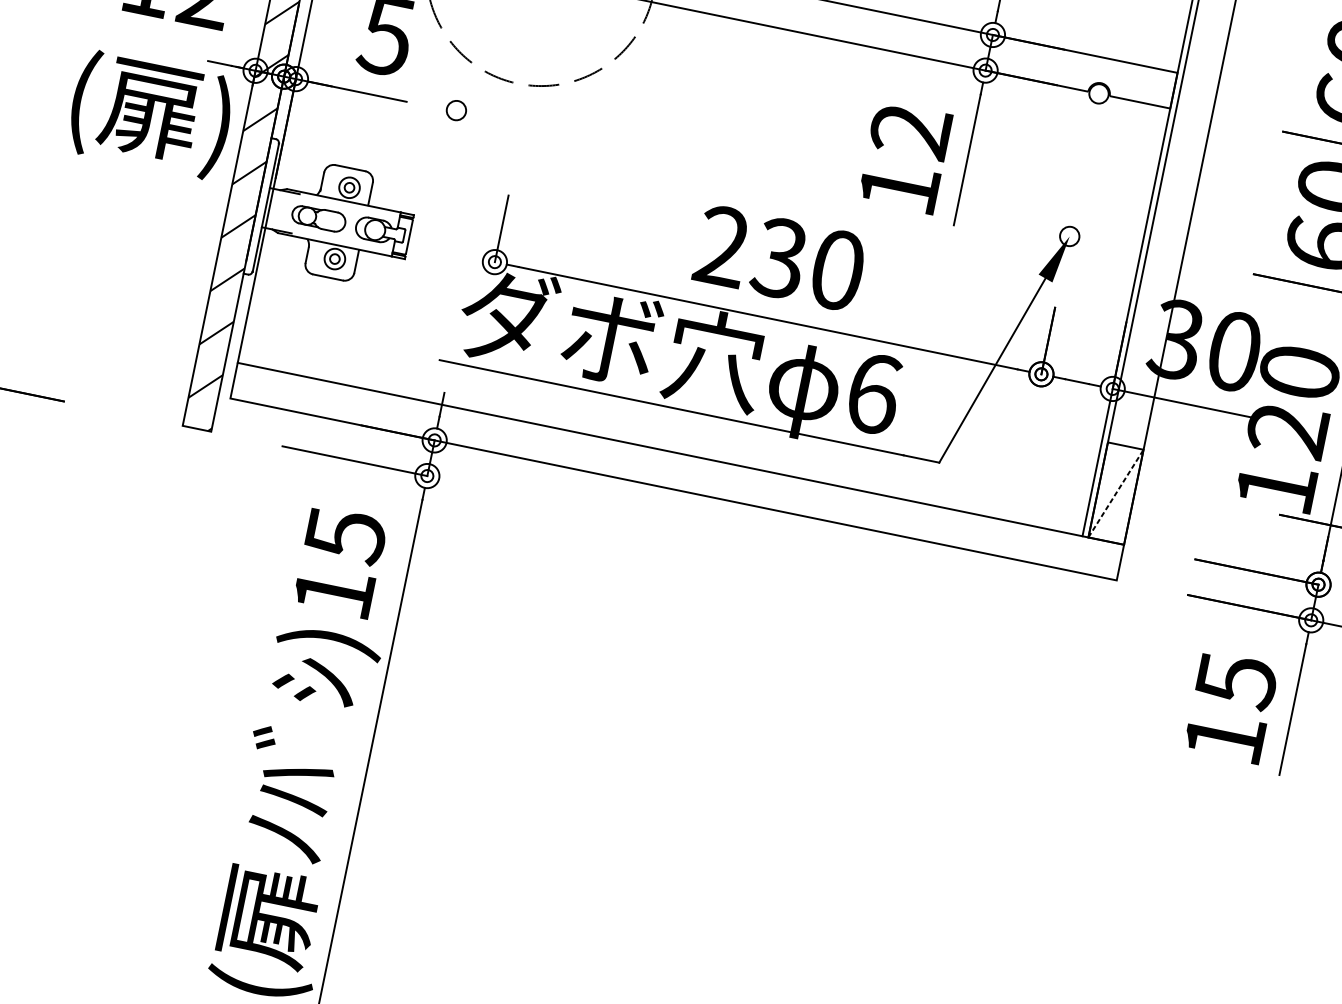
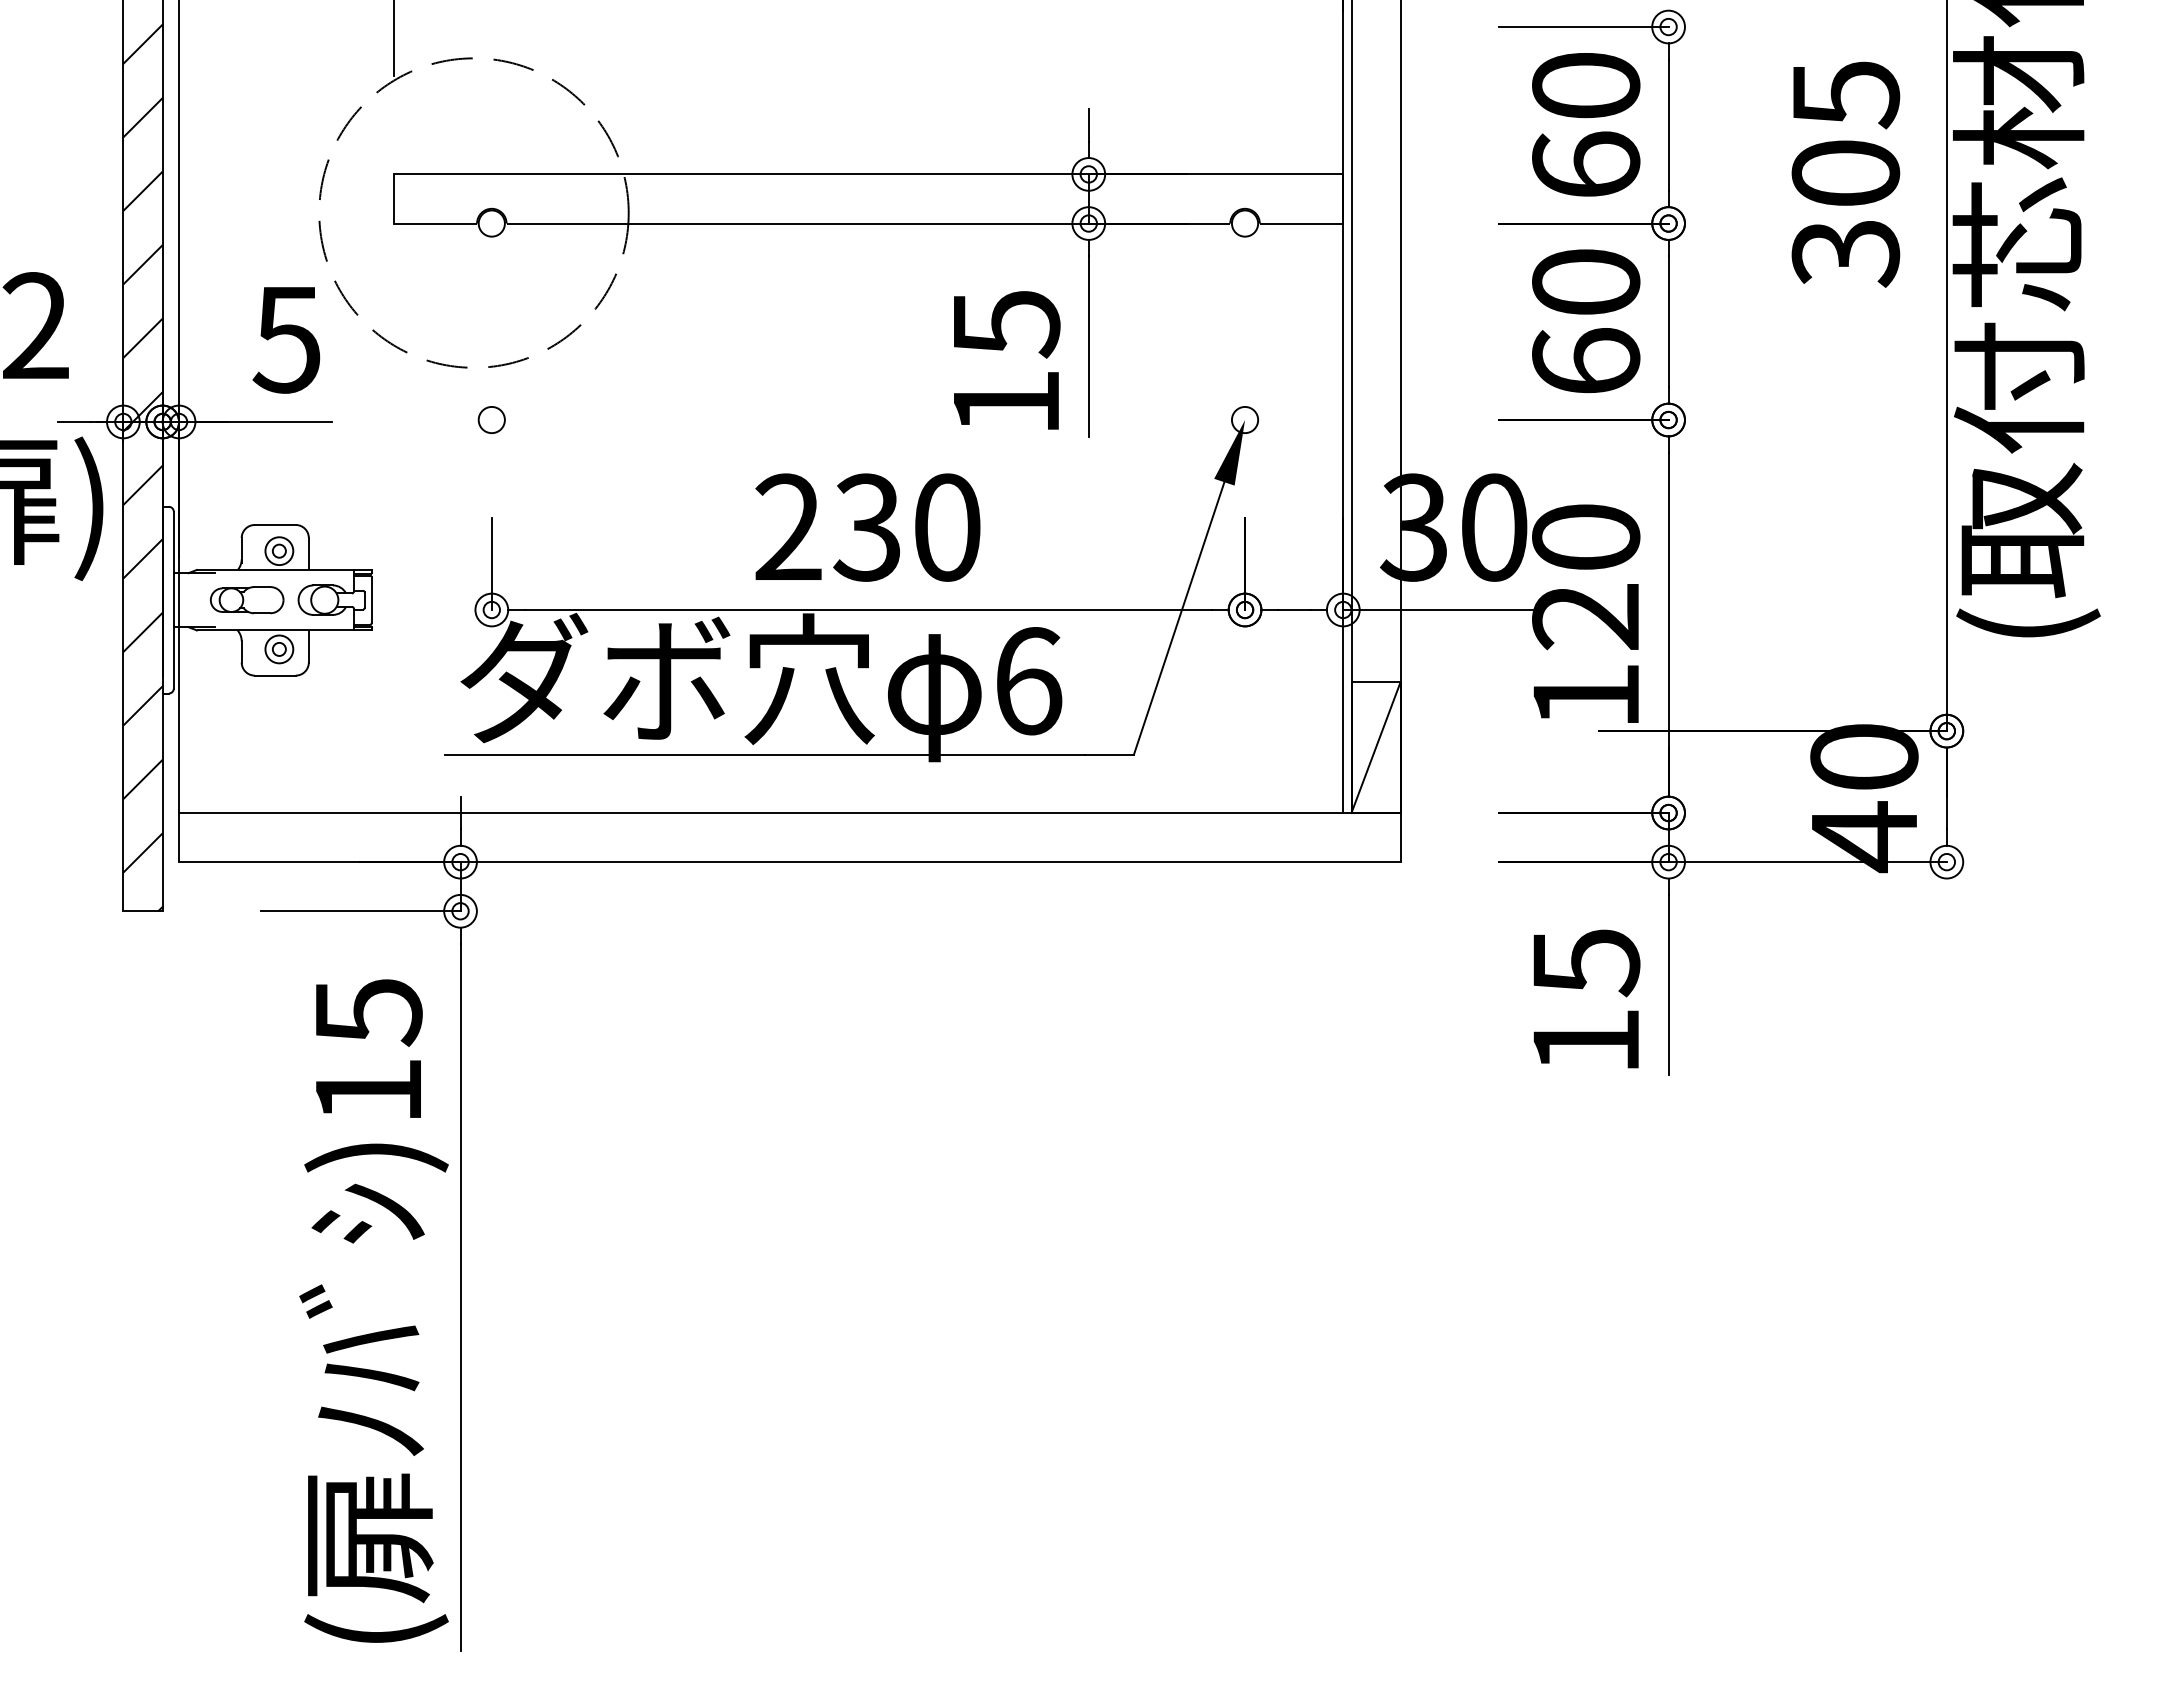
circle: (456, 110) -> (491, 419), moved
text: (910, 131) -> (1006, 324), 12 -> 15
line: (1116, 493) -> (1376, 747), dashed -> solid

